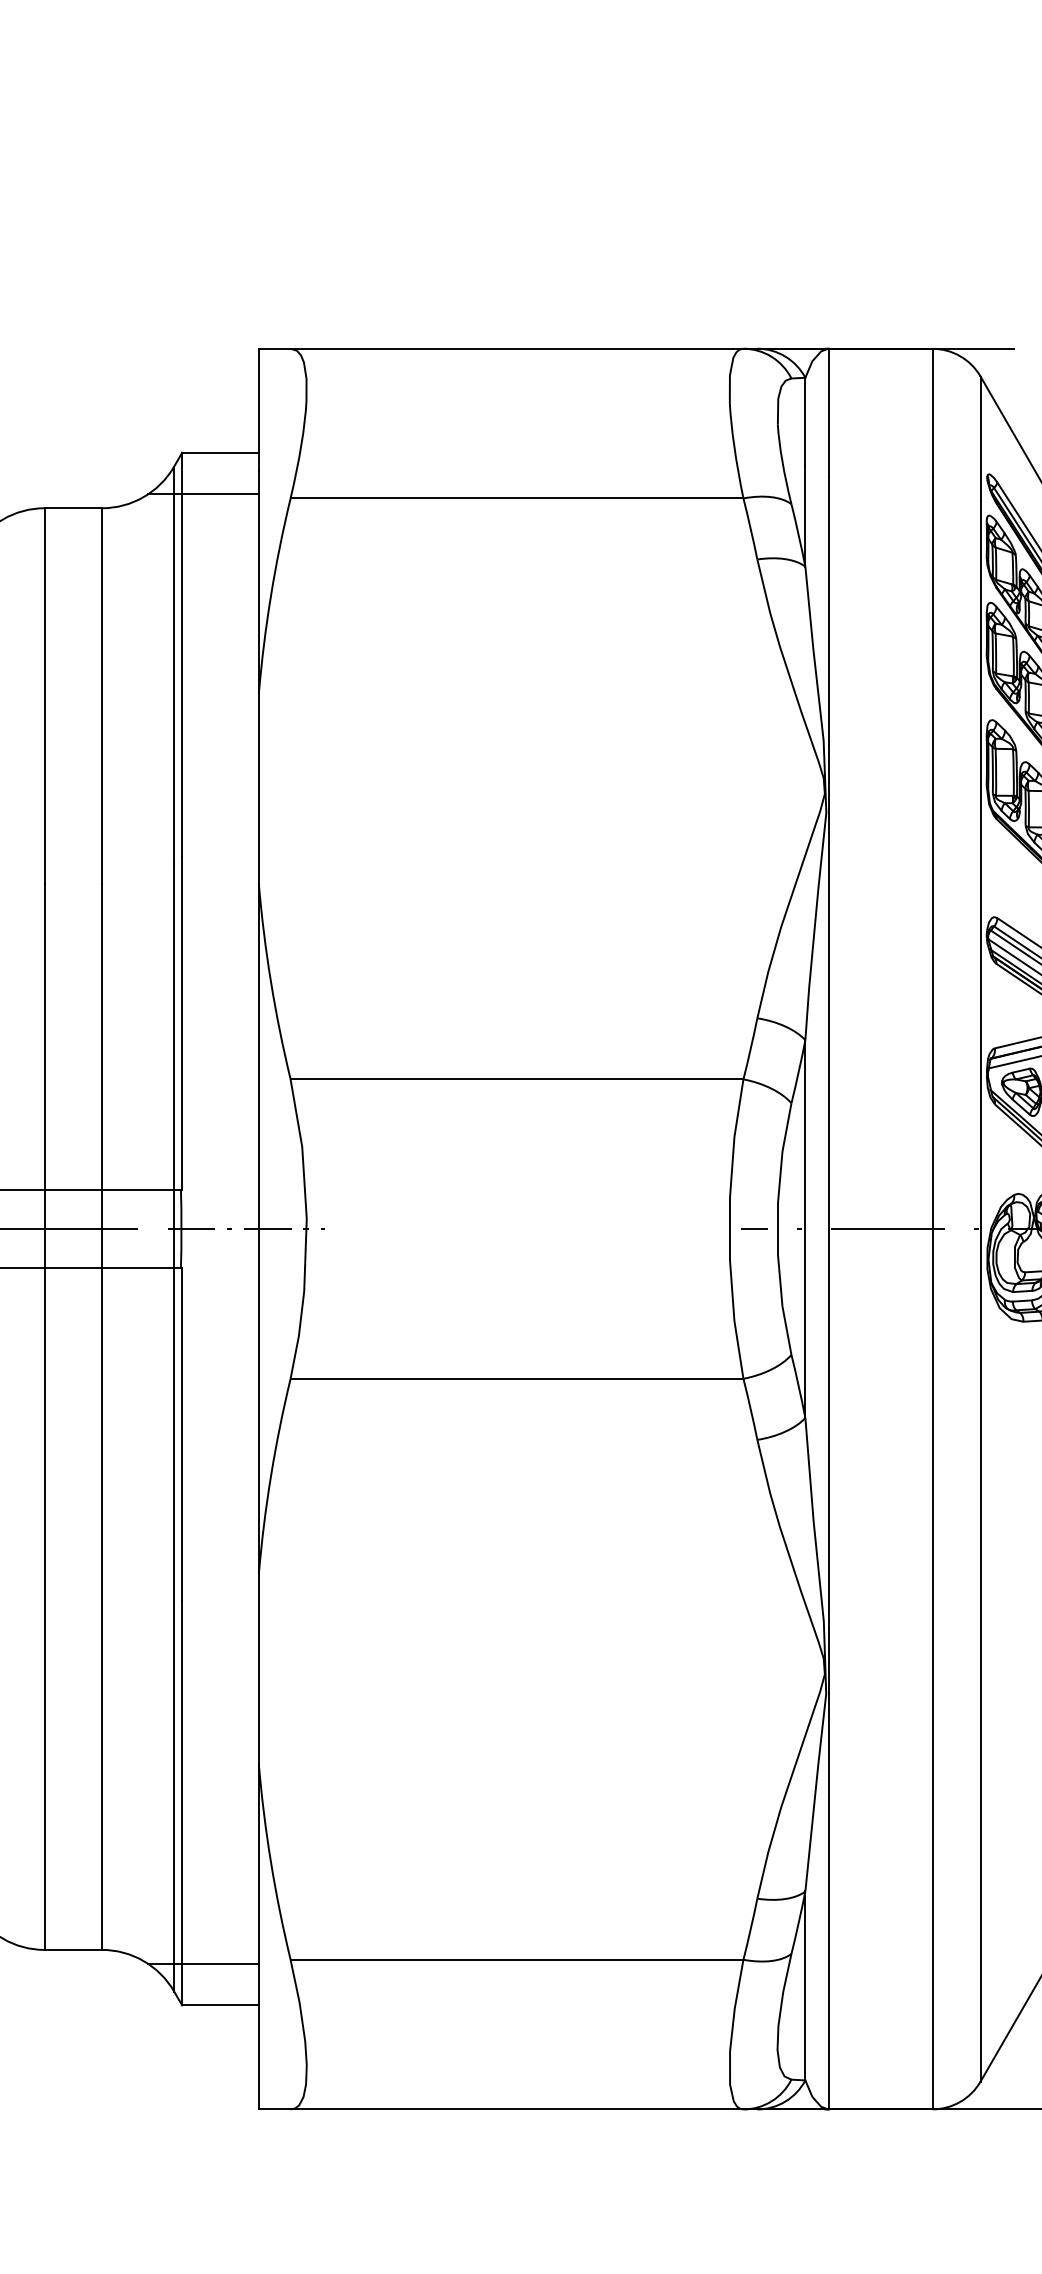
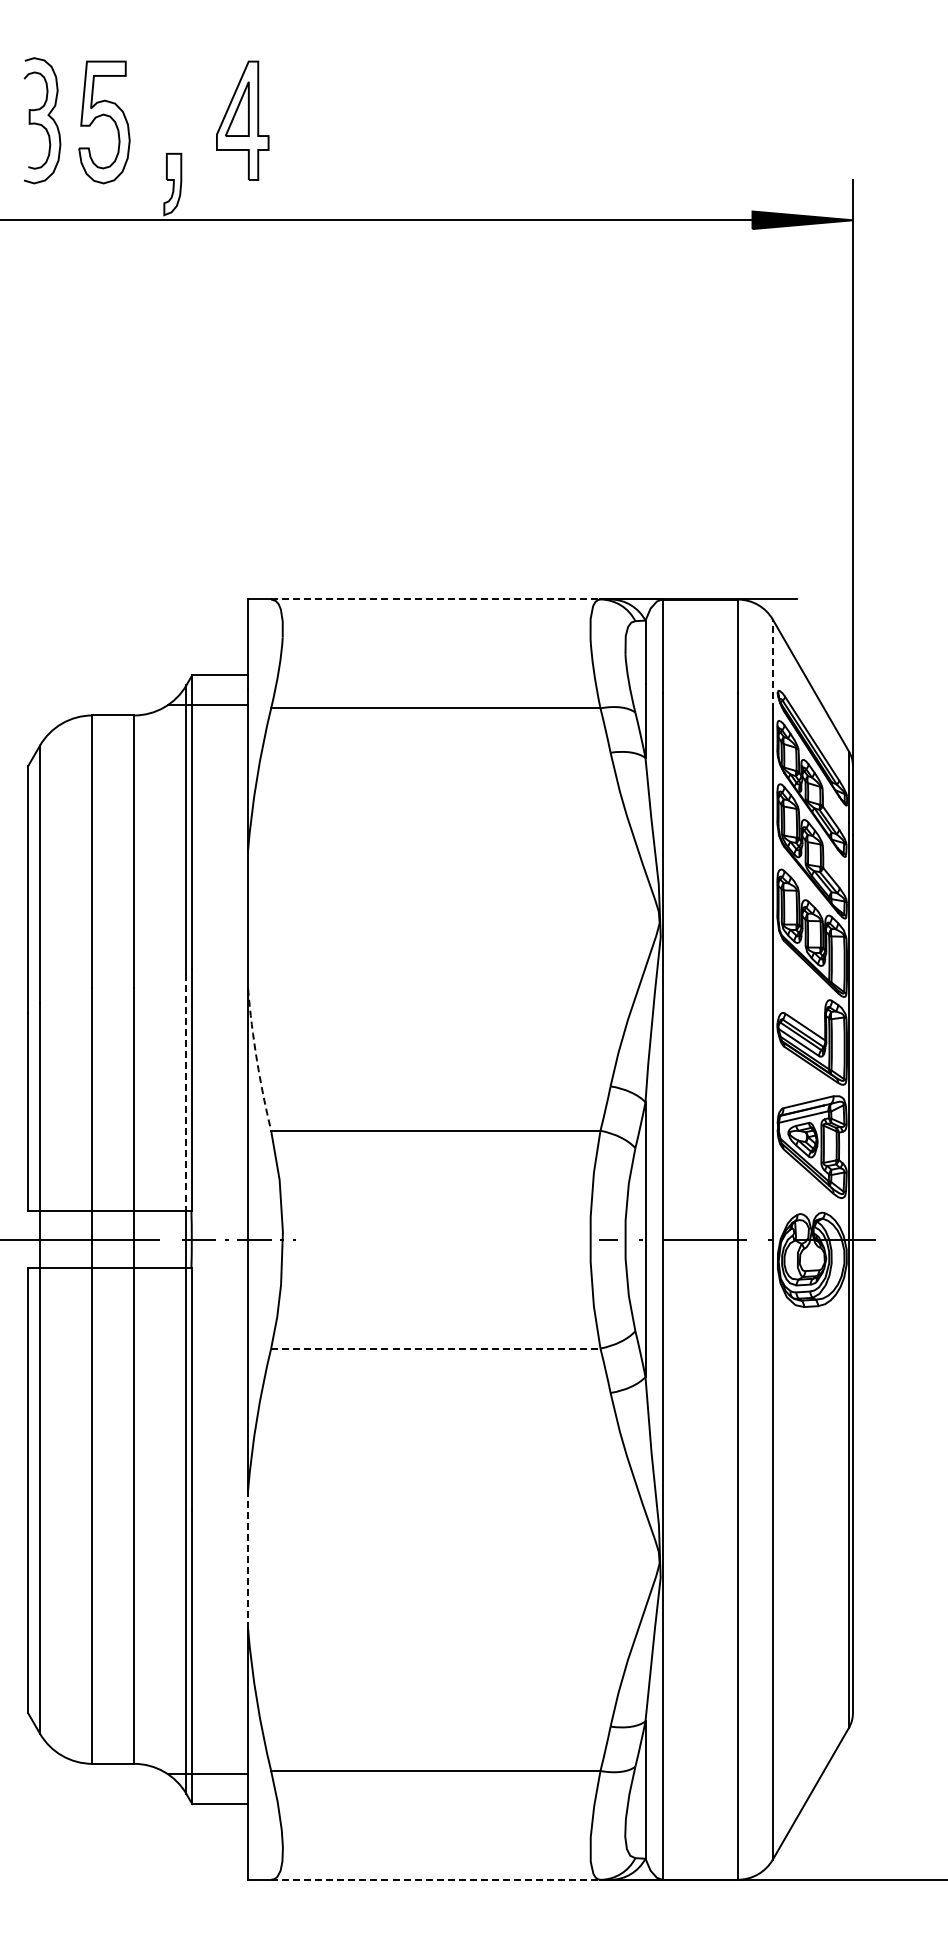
line: (516, 348) -> (435, 599), solid -> dashed
line: (980, 438) -> (772, 664), solid -> dashed
arc: (270, 982) -> (256, 1060), solid -> dashed
line: (174, 1026) -> (186, 1092), solid -> dashed
line: (516, 1378) -> (435, 1348), solid -> dashed
line: (259, 1668) -> (248, 1559), solid -> dashed
line: (516, 2108) -> (435, 1879), solid -> dashed

